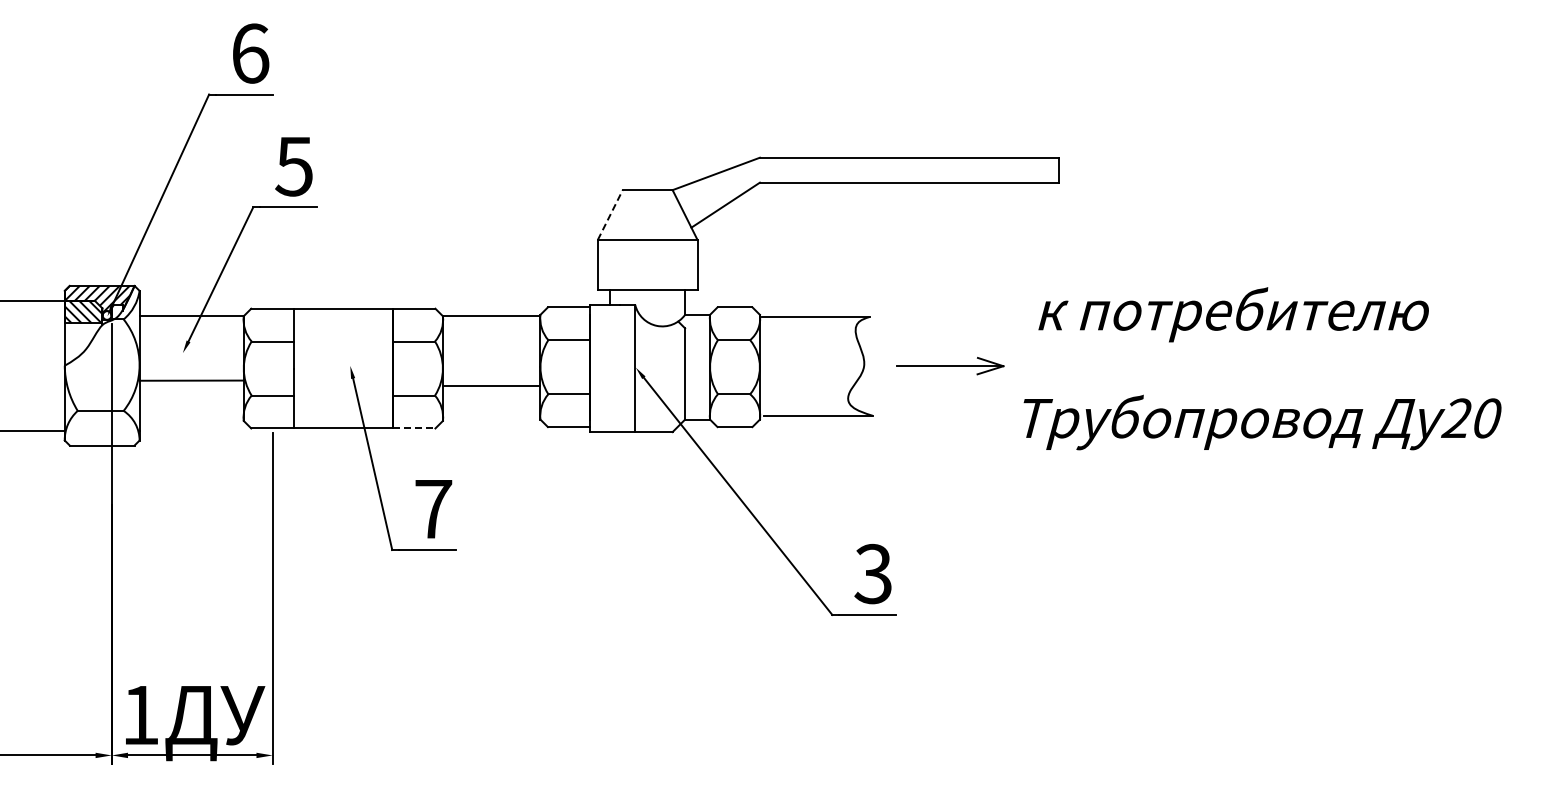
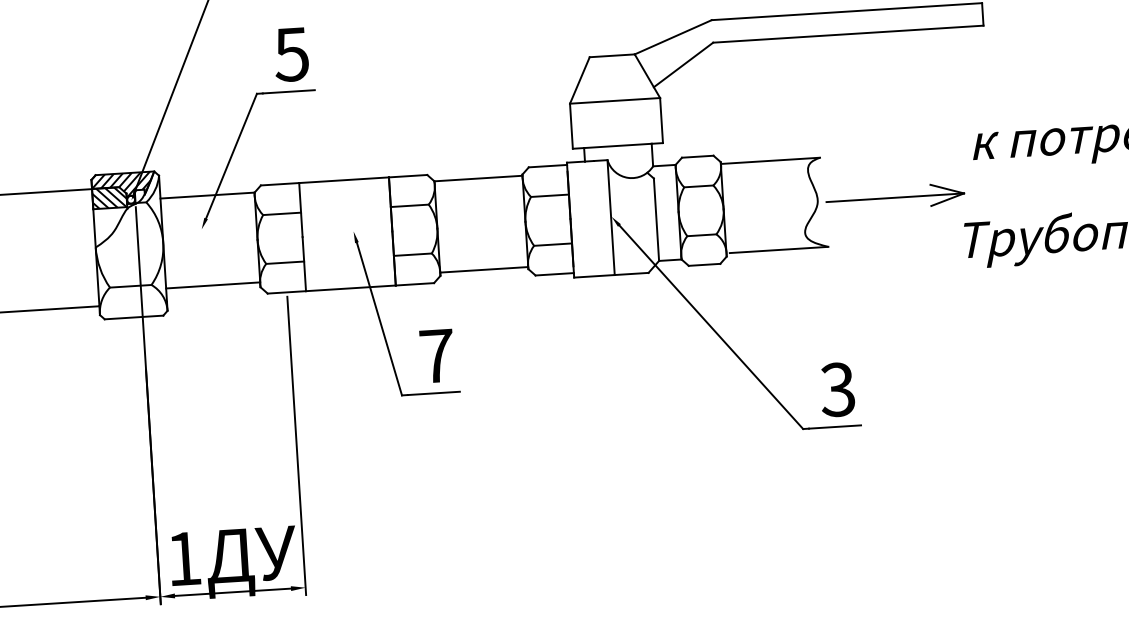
line: (610, 215) -> (580, 80), dashed -> solid
part: (950, 365) -> (895, 196), size x1.43
line: (191, 380) -> (213, 285), moved
line: (491, 386) -> (484, 270), moved
line: (414, 428) -> (415, 284), dashed -> solid

